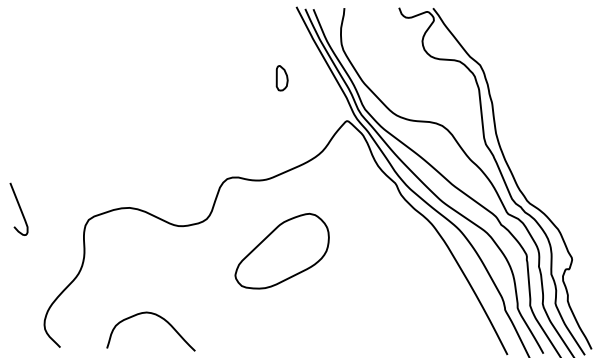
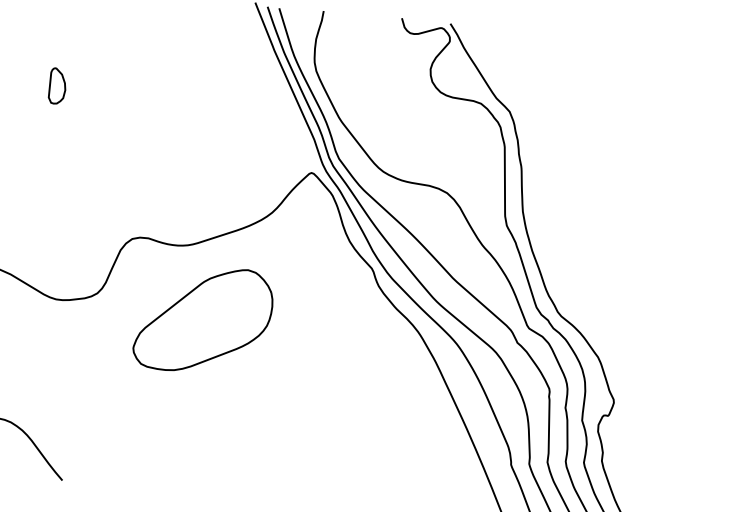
part: (281, 78) -> (56, 86), moved
part: (281, 250) -> (202, 318), moved

